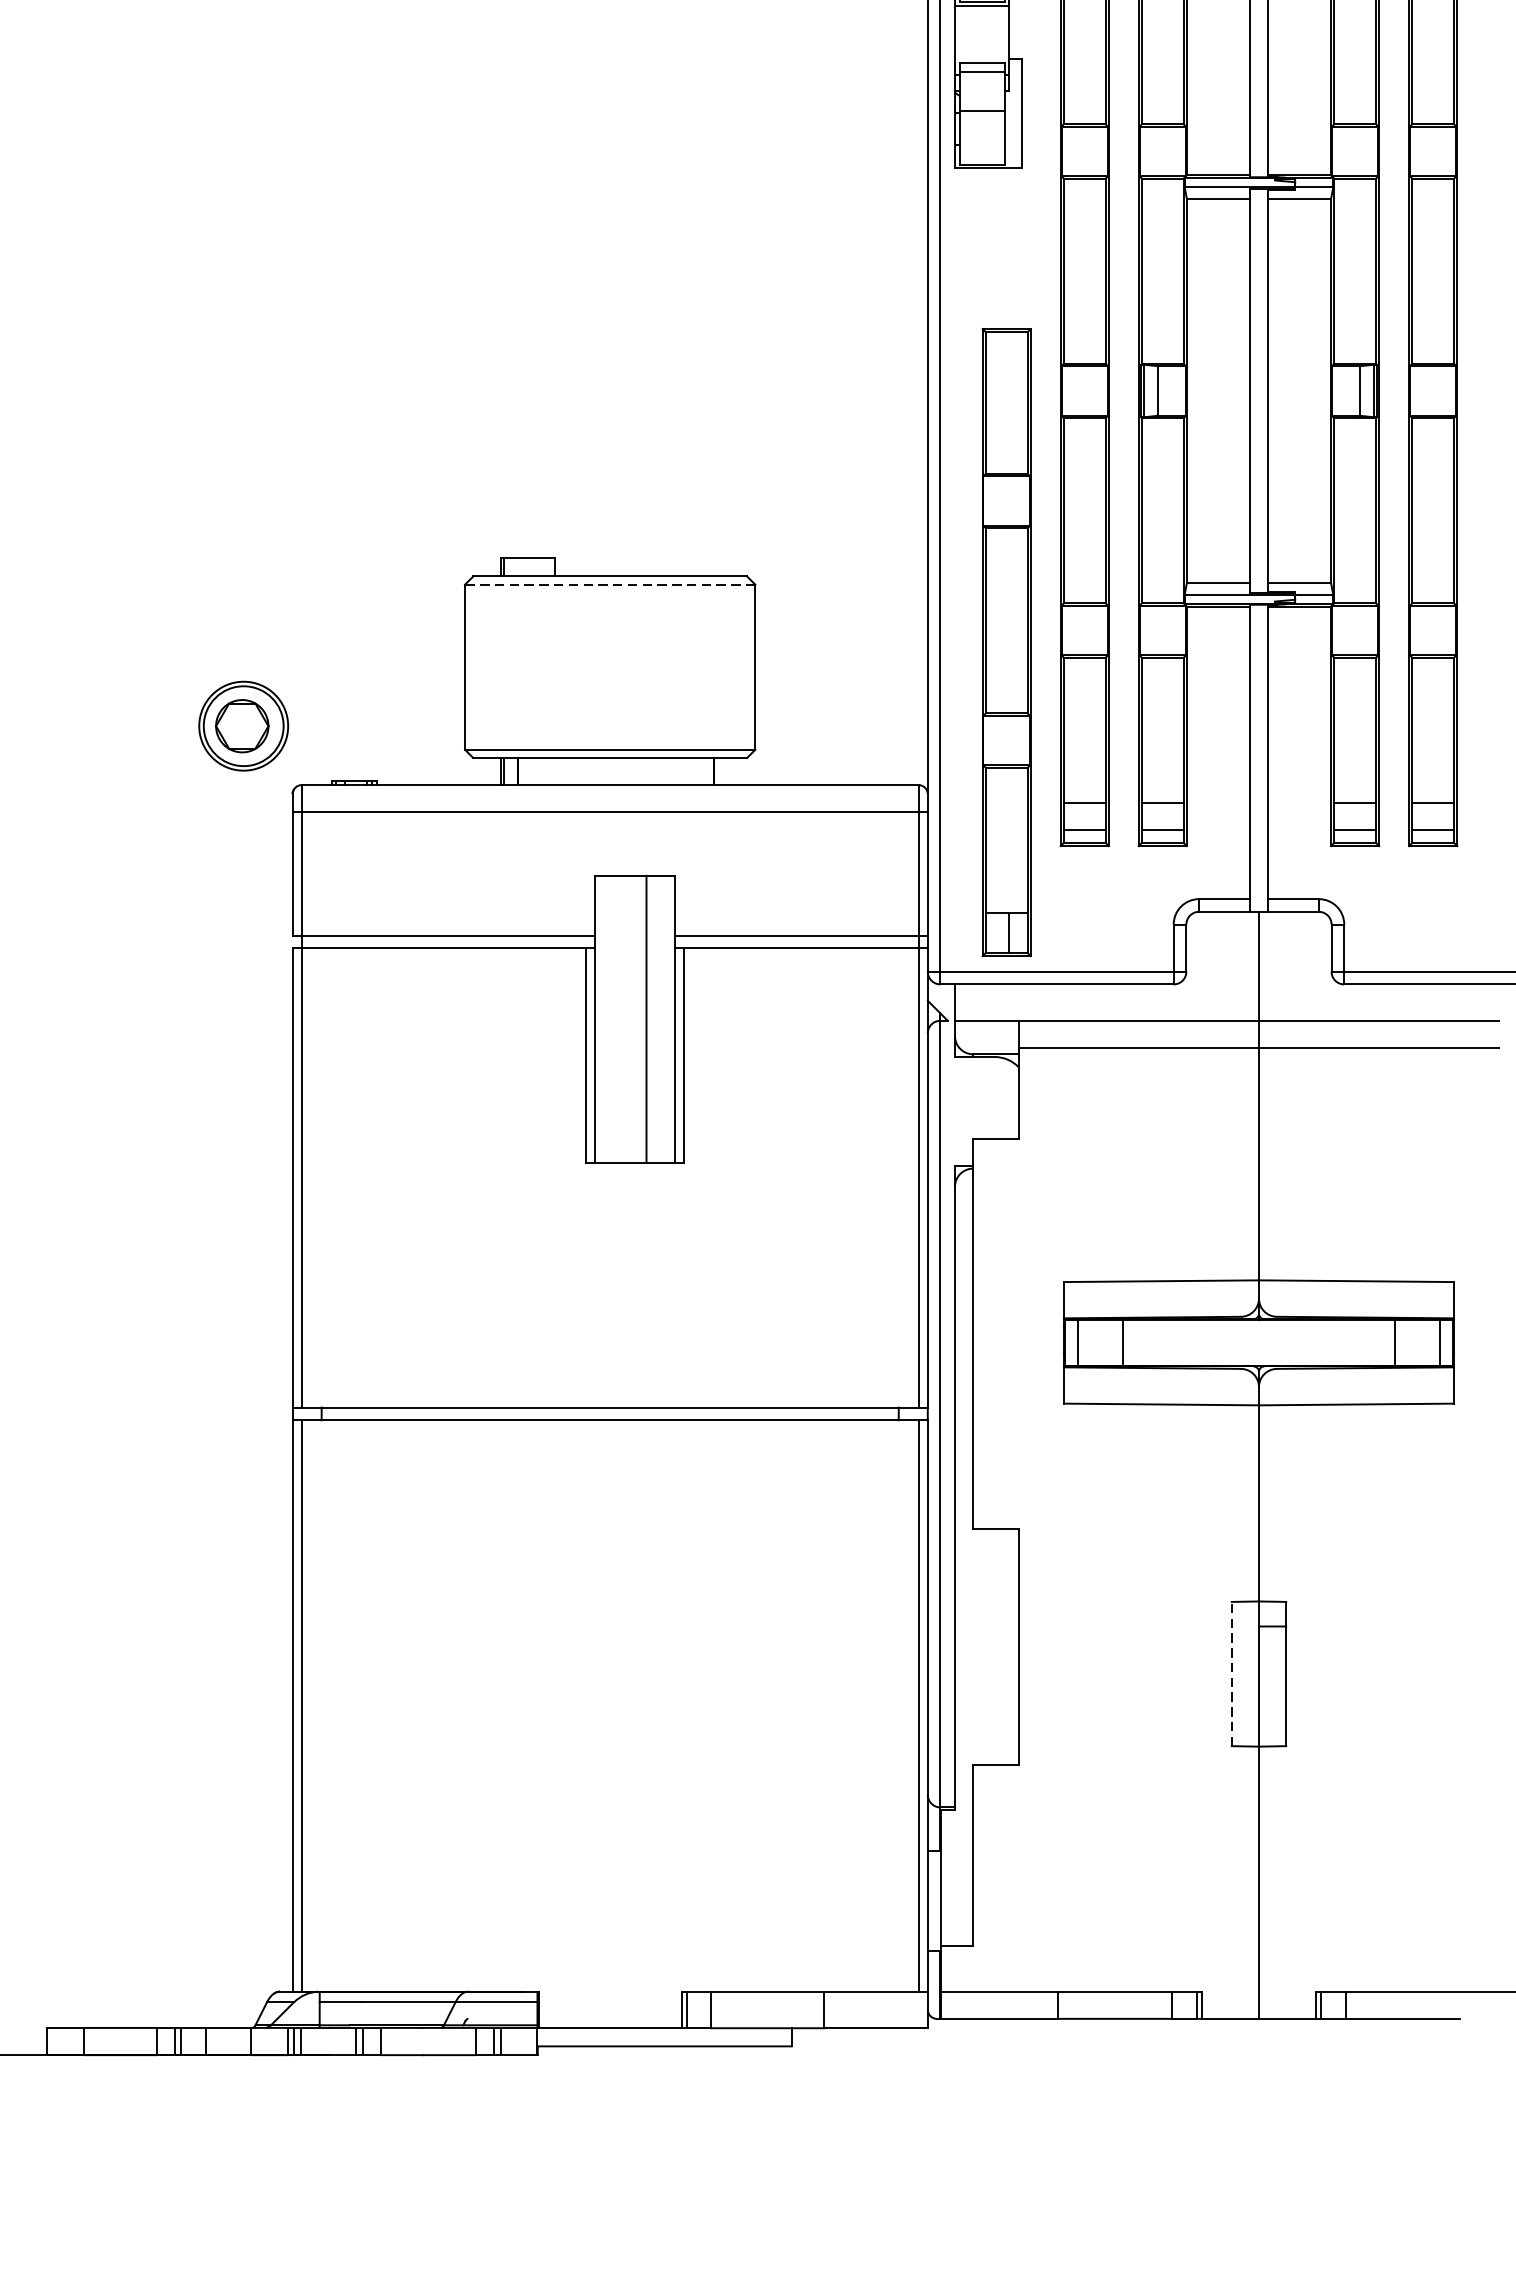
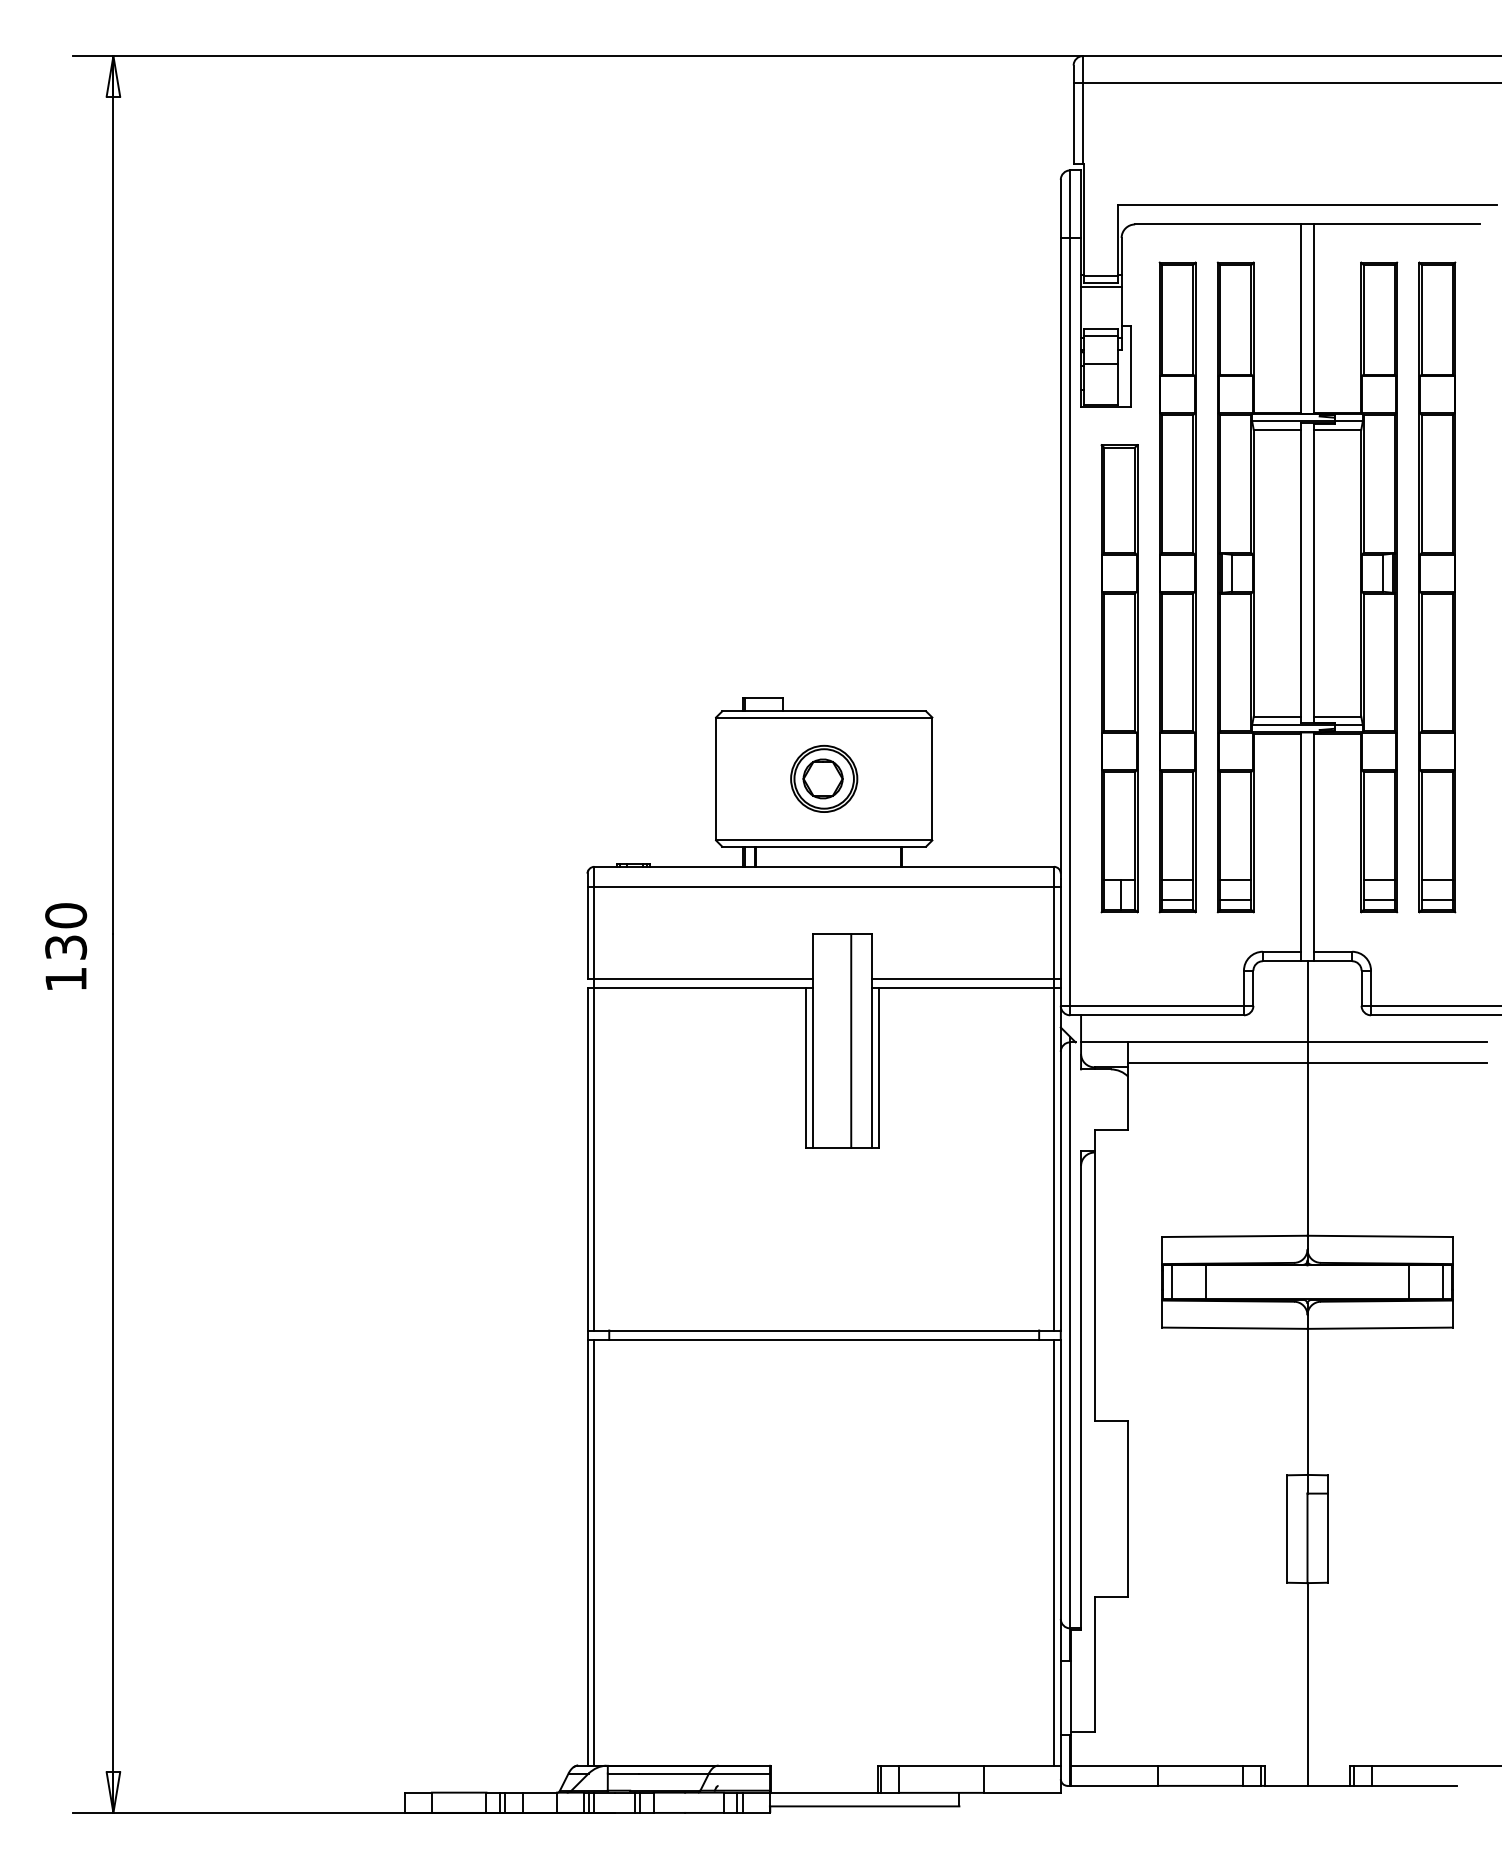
line: (609, 584) -> (823, 717), dashed -> solid
part: (1006, 642) -> (1119, 678), moved
part: (244, 725) -> (824, 778), moved
line: (1232, 1674) -> (1287, 1529), dashed -> solid

